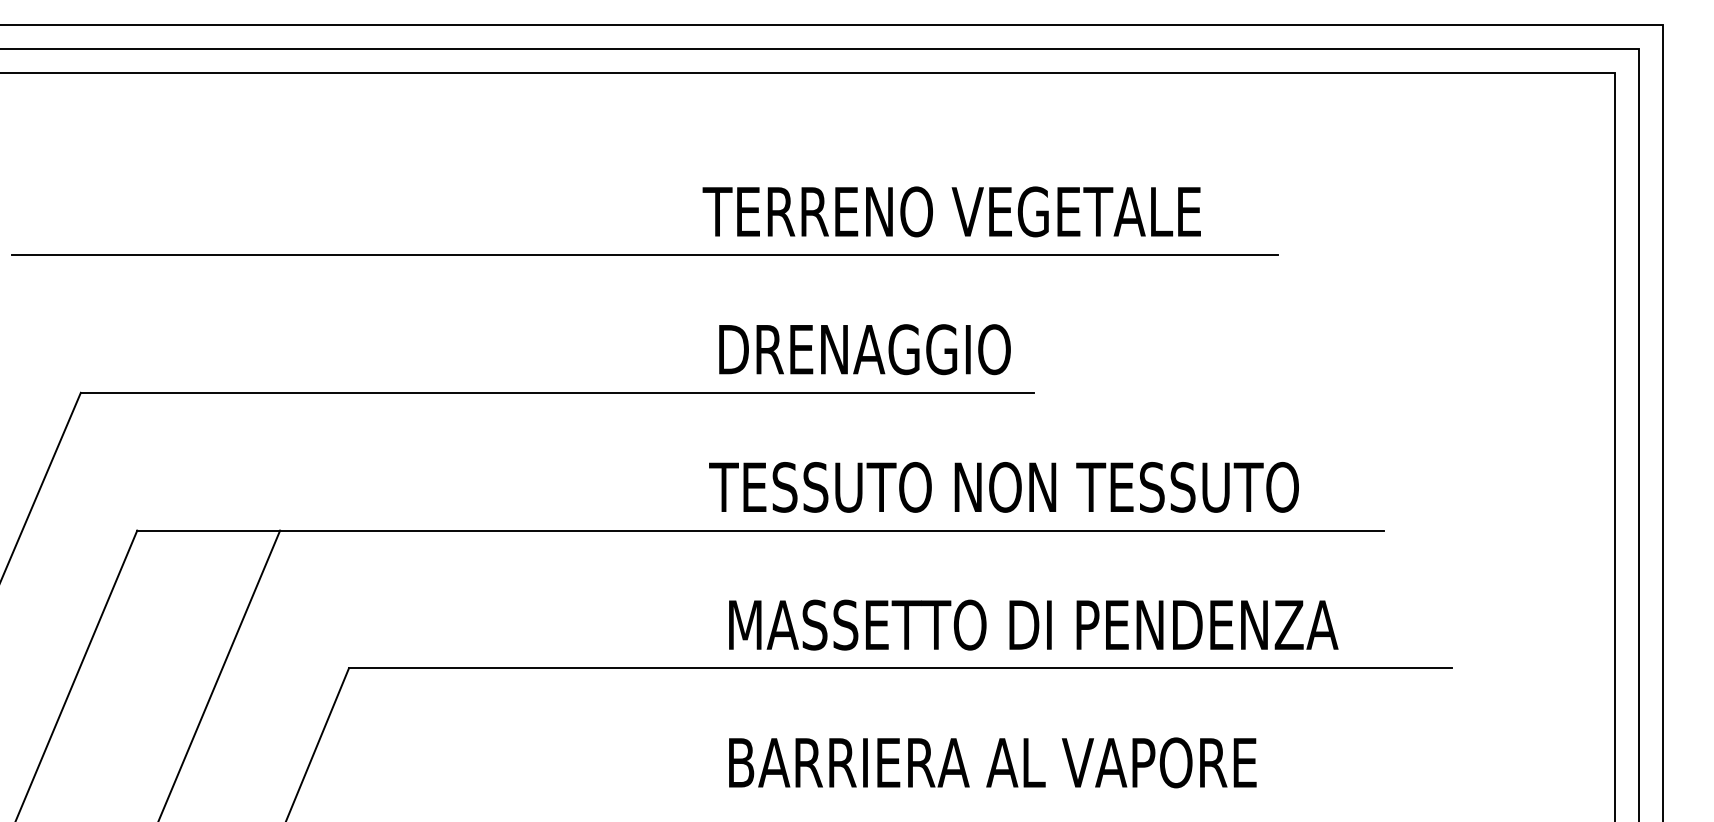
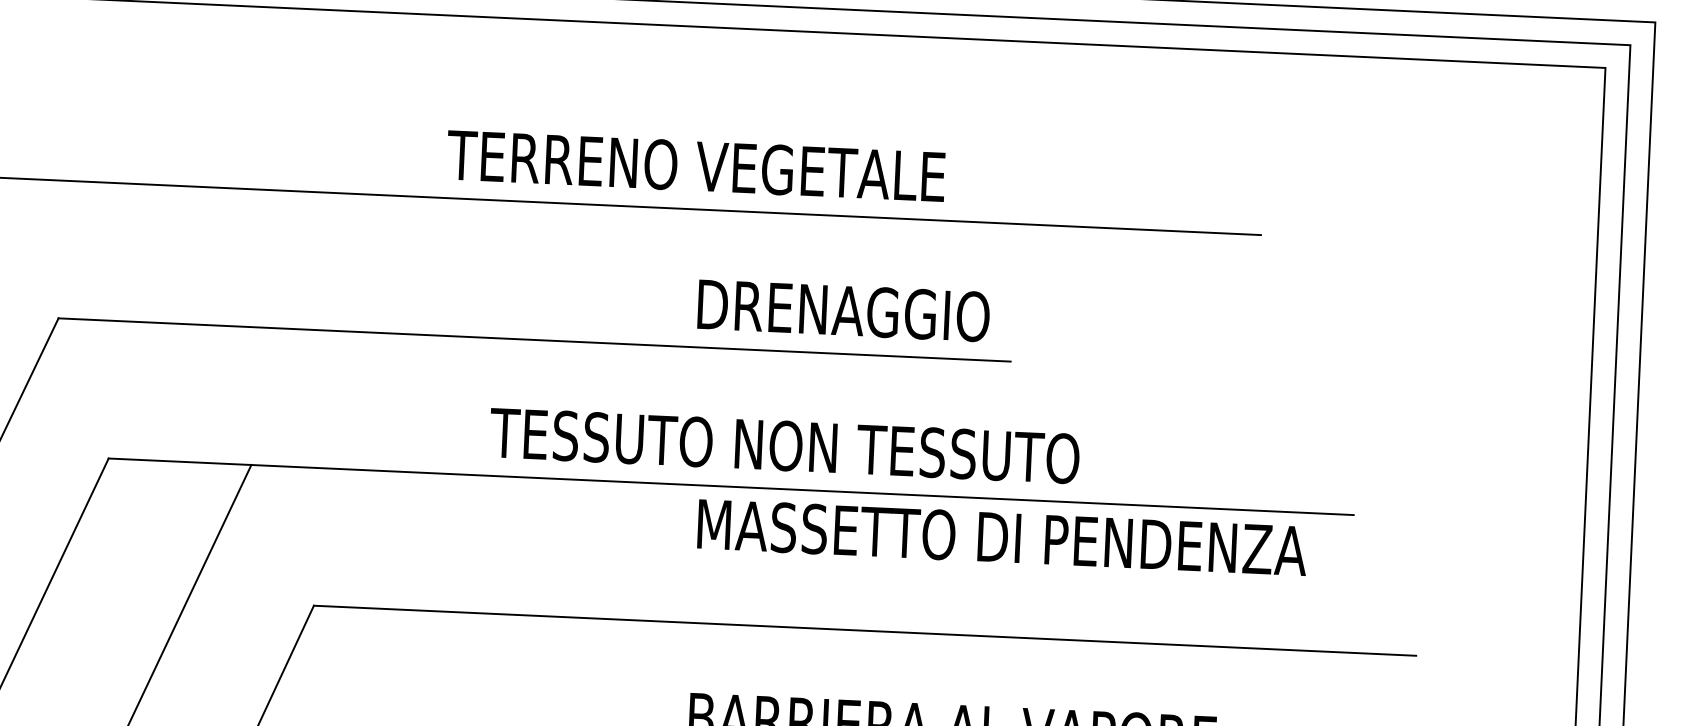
text: (951, 211) -> (695, 165), moved
text: (1003, 487) -> (784, 446), moved
text: (1033, 624) -> (1002, 537), moved

